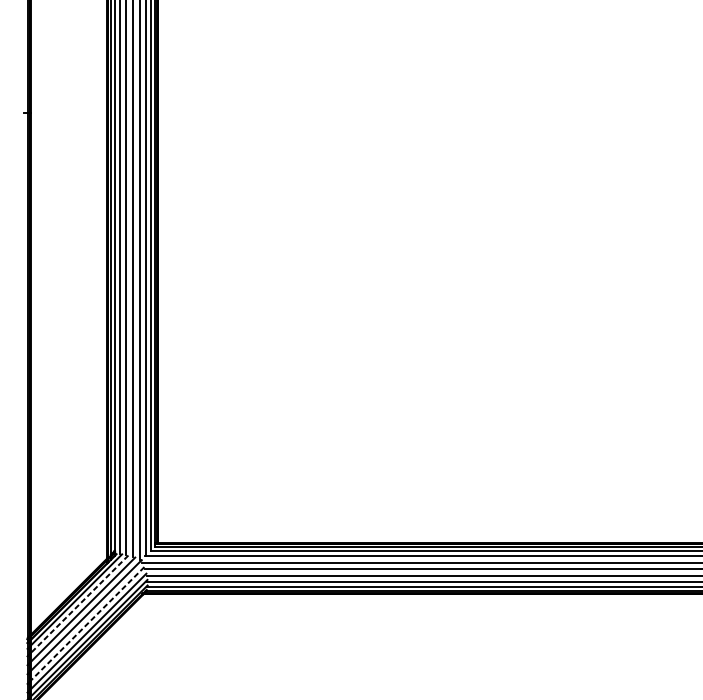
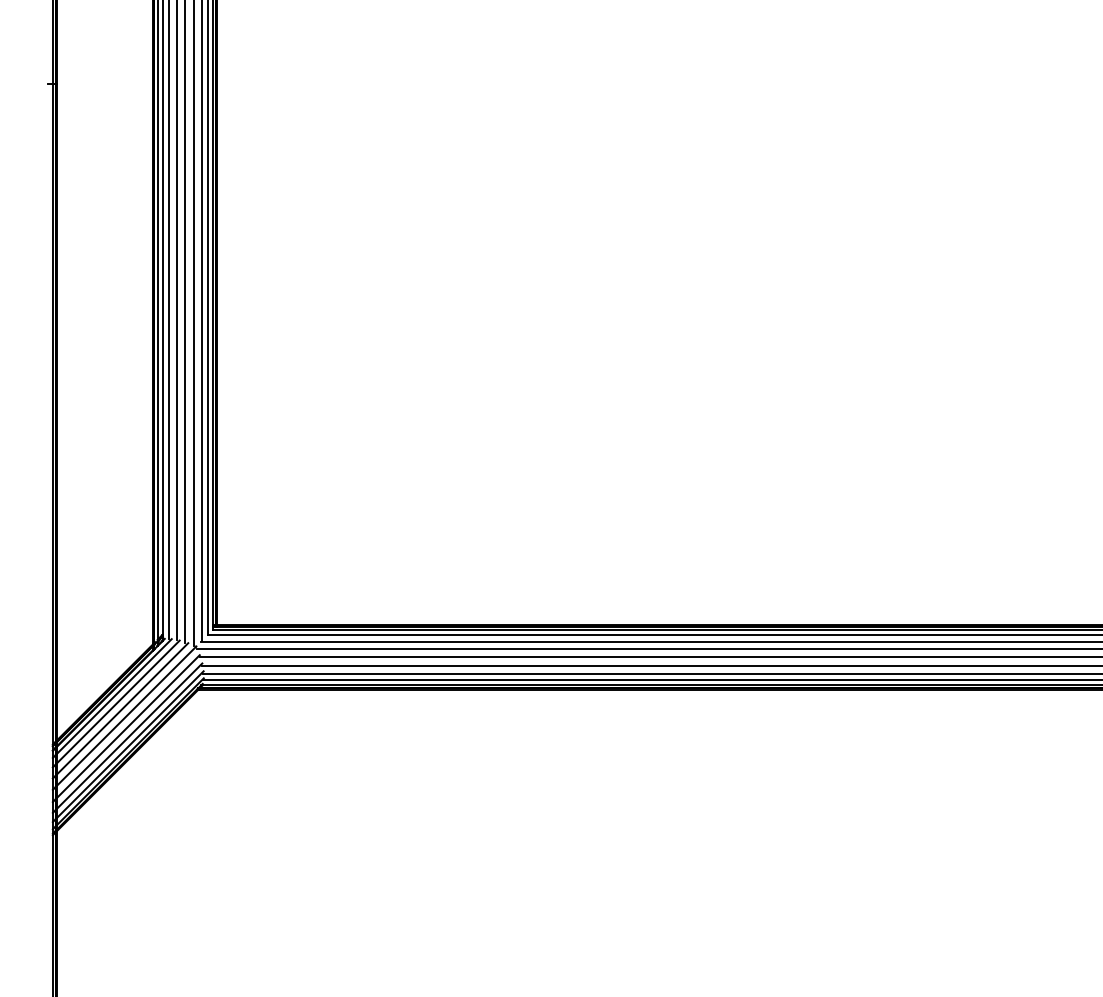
line: (79, 603) -> (118, 701), dashed -> solid
line: (87, 623) -> (128, 726), dashed -> solid

